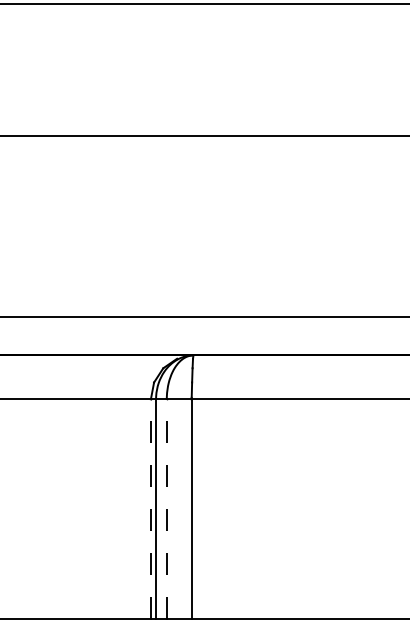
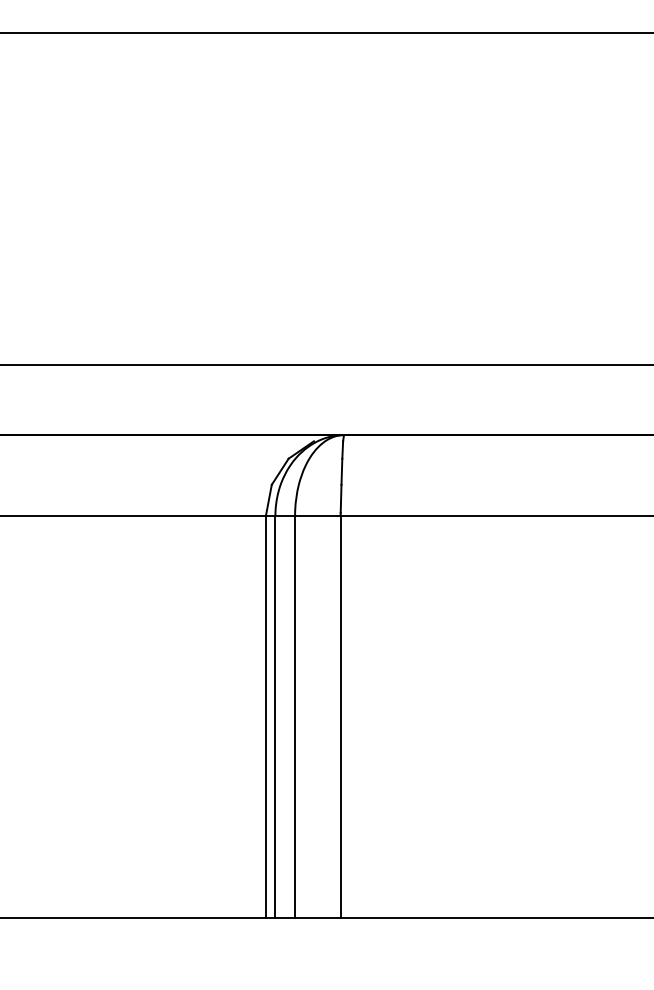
line: (150, 509) -> (265, 717), dashed -> solid
line: (166, 509) -> (294, 717), dashed -> solid

